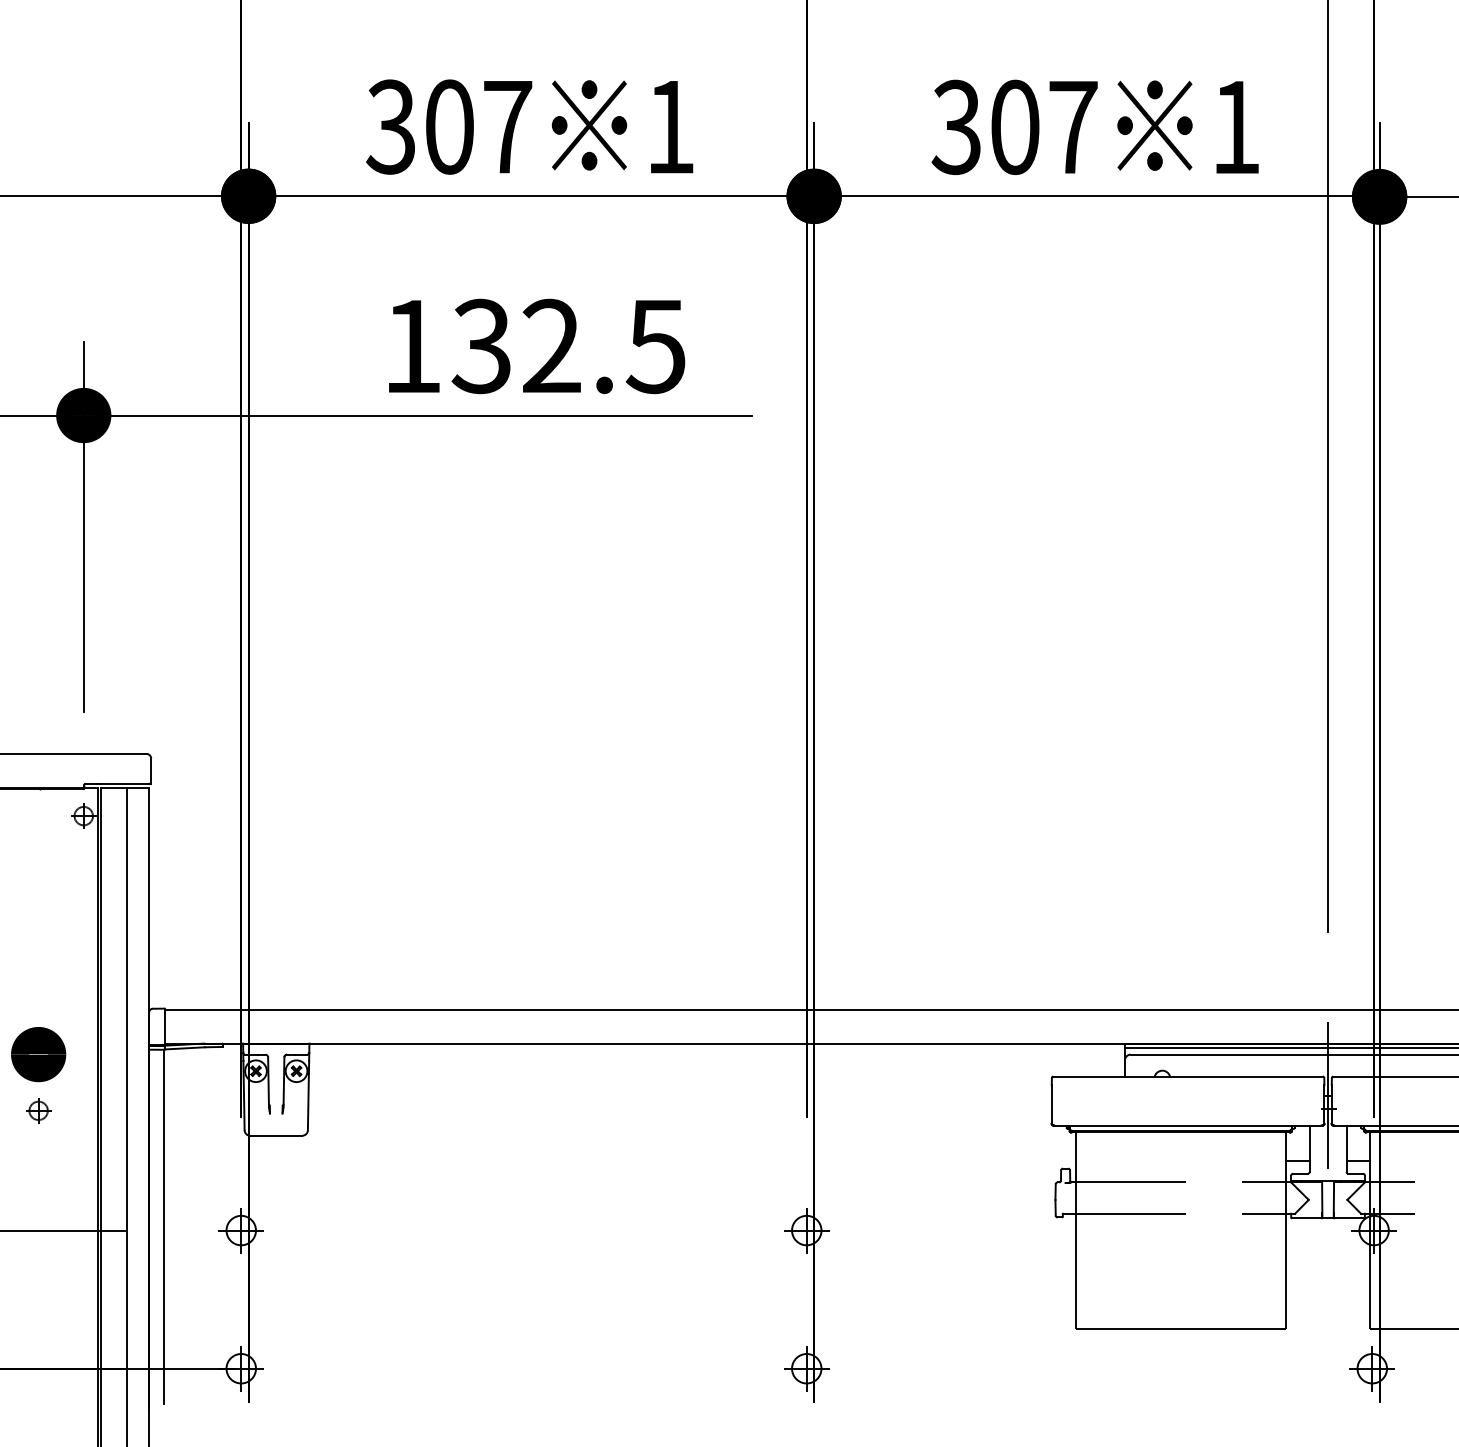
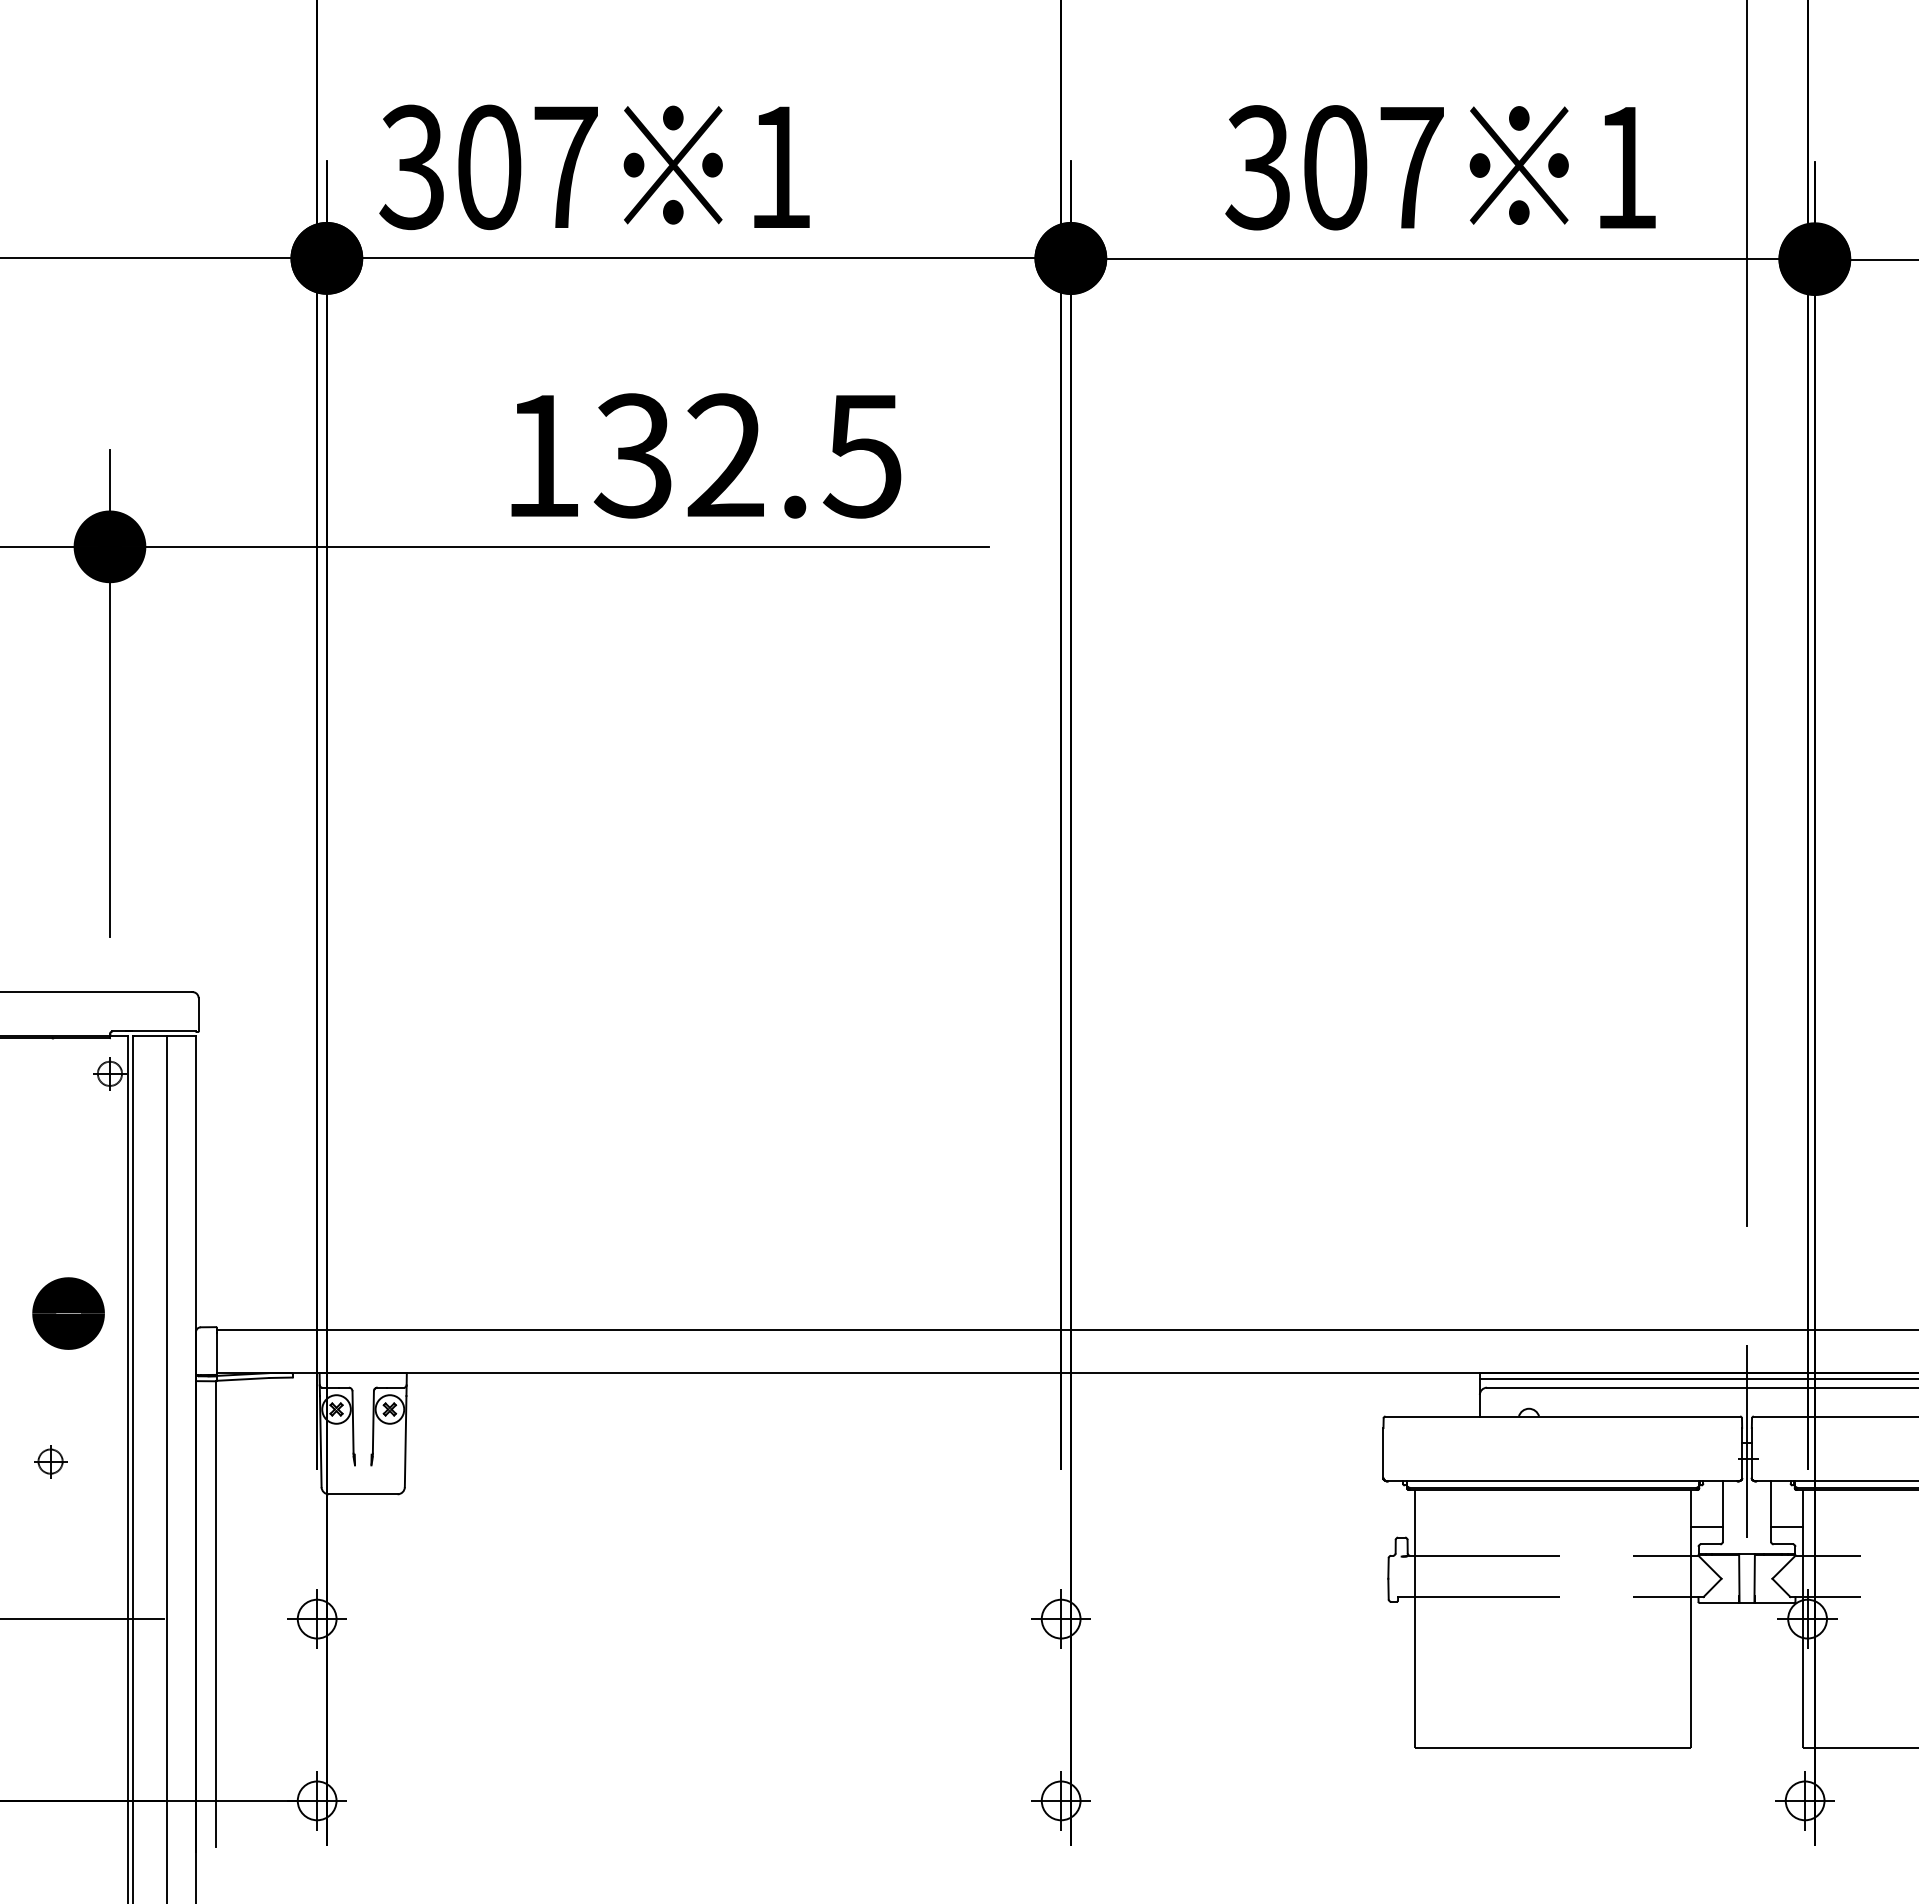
text: (529, 127) -> (594, 167), moved
part: (38, 1054) -> (68, 1313), moved

